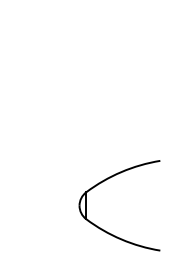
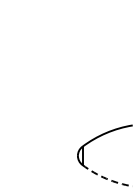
arc: (121, 239) -> (106, 178), solid -> dashed

